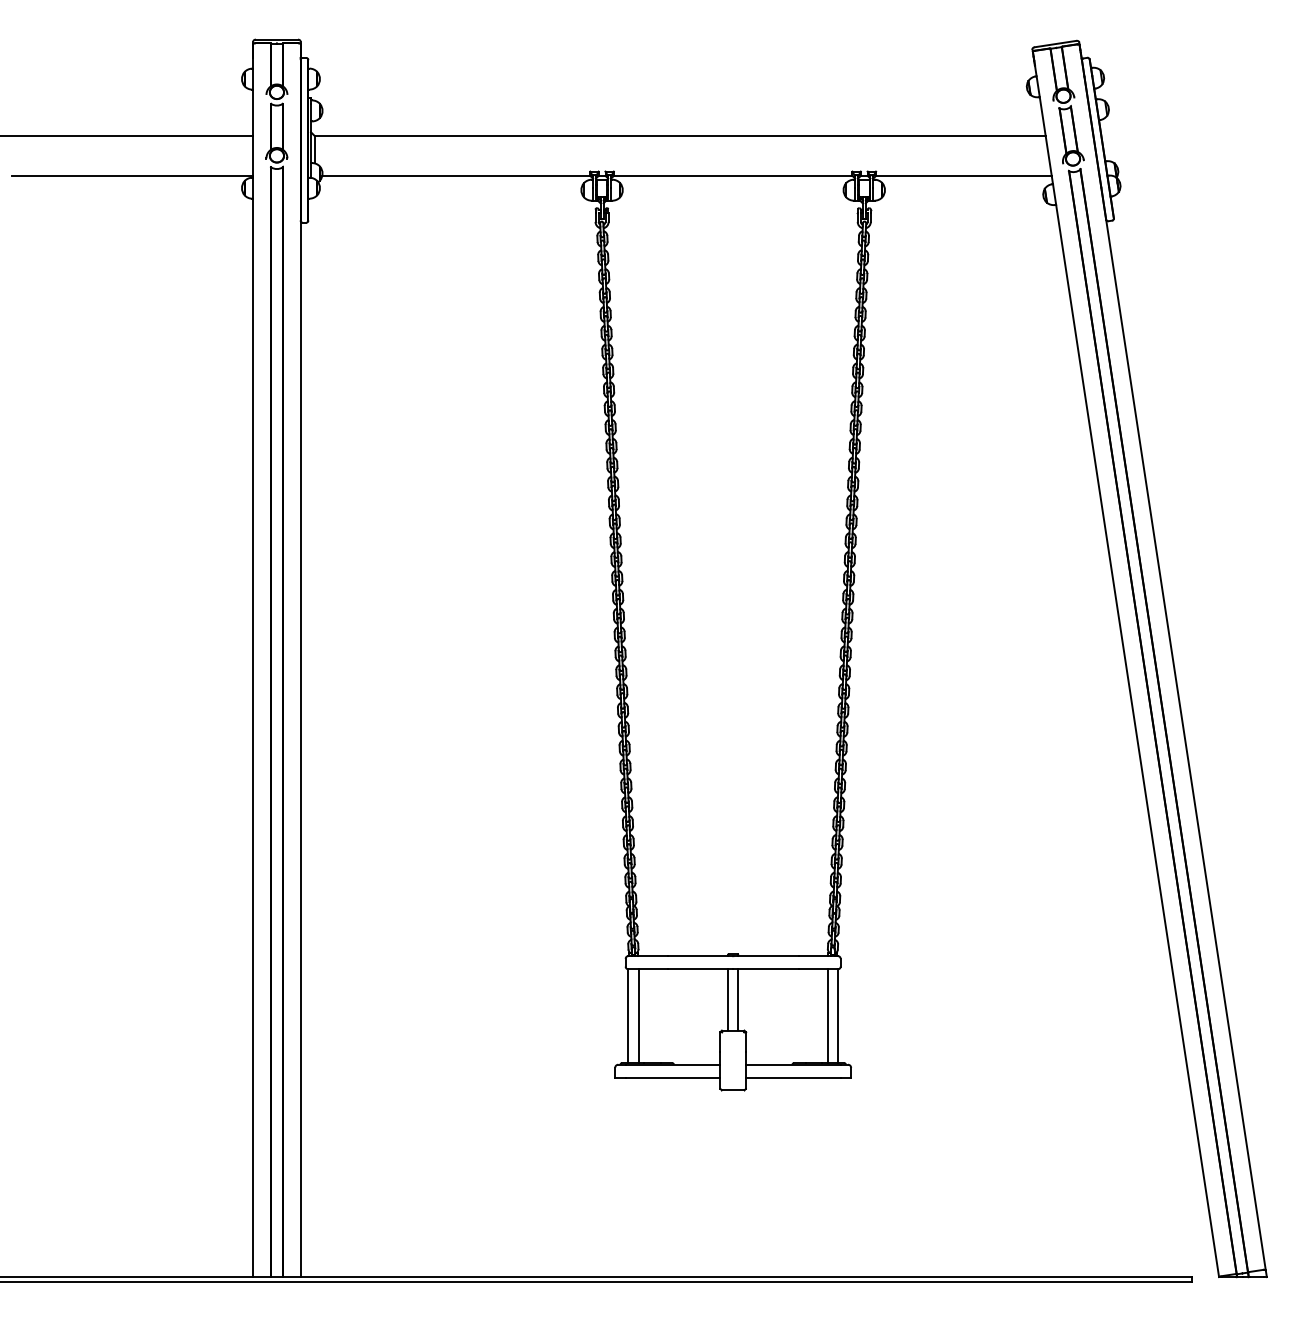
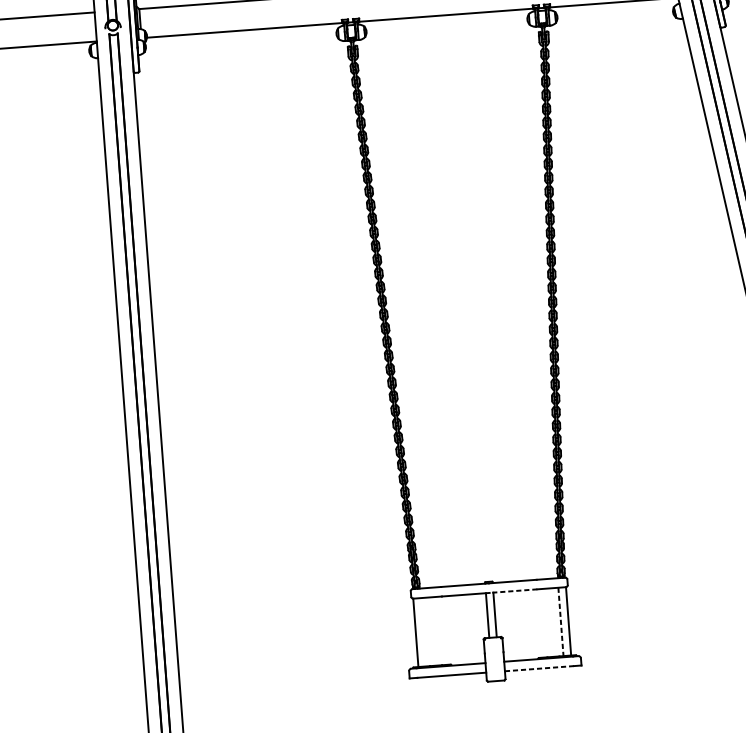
line: (765, 969) -> (513, 591), solid -> dashed
line: (638, 1016) -> (423, 632), removed
line: (827, 1016) -> (560, 622), solid -> dashed
line: (793, 1077) -> (539, 668), solid -> dashed

